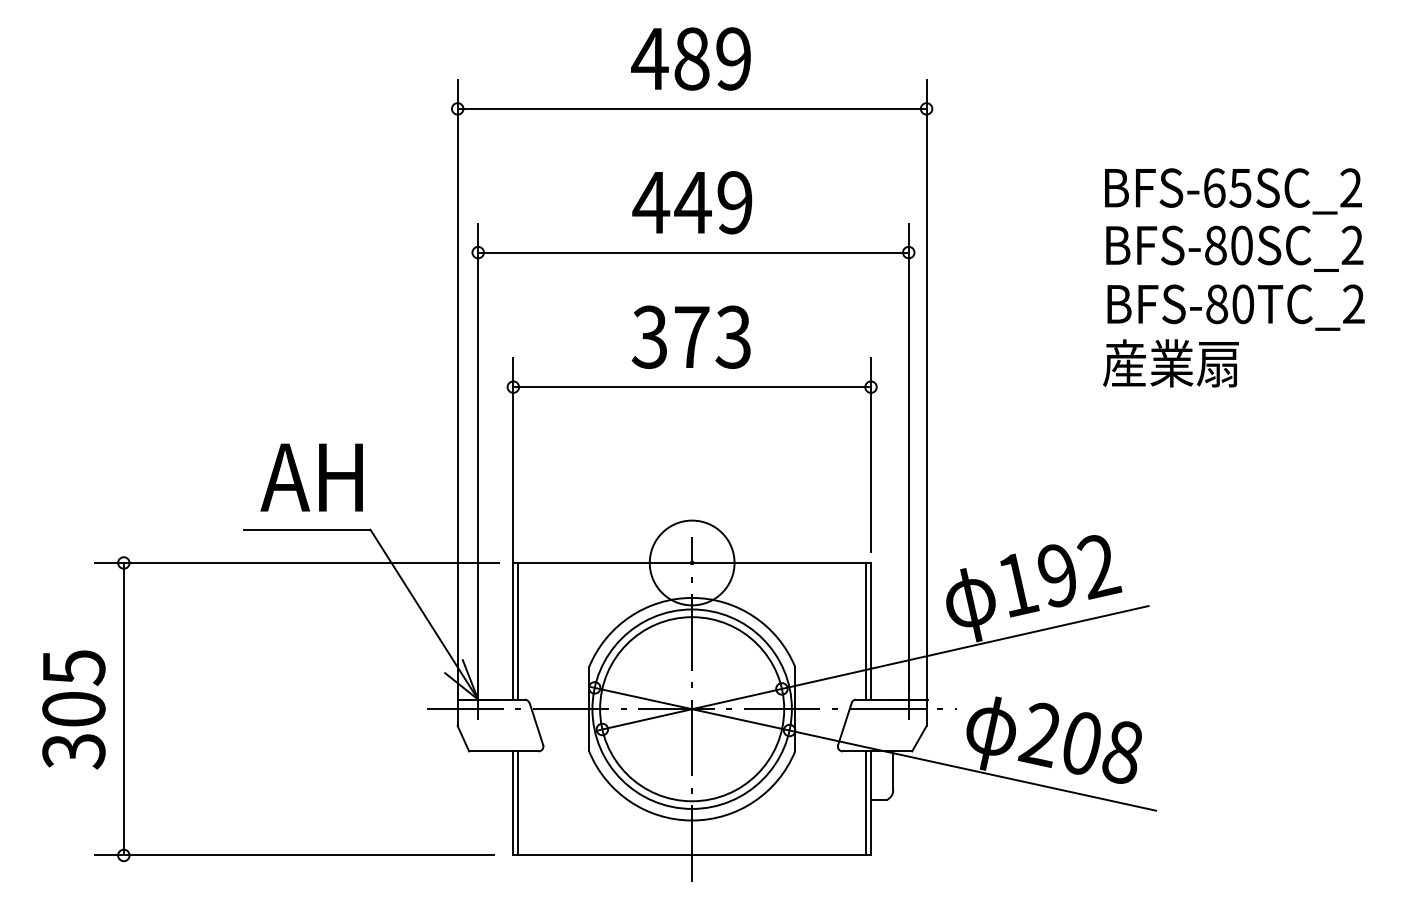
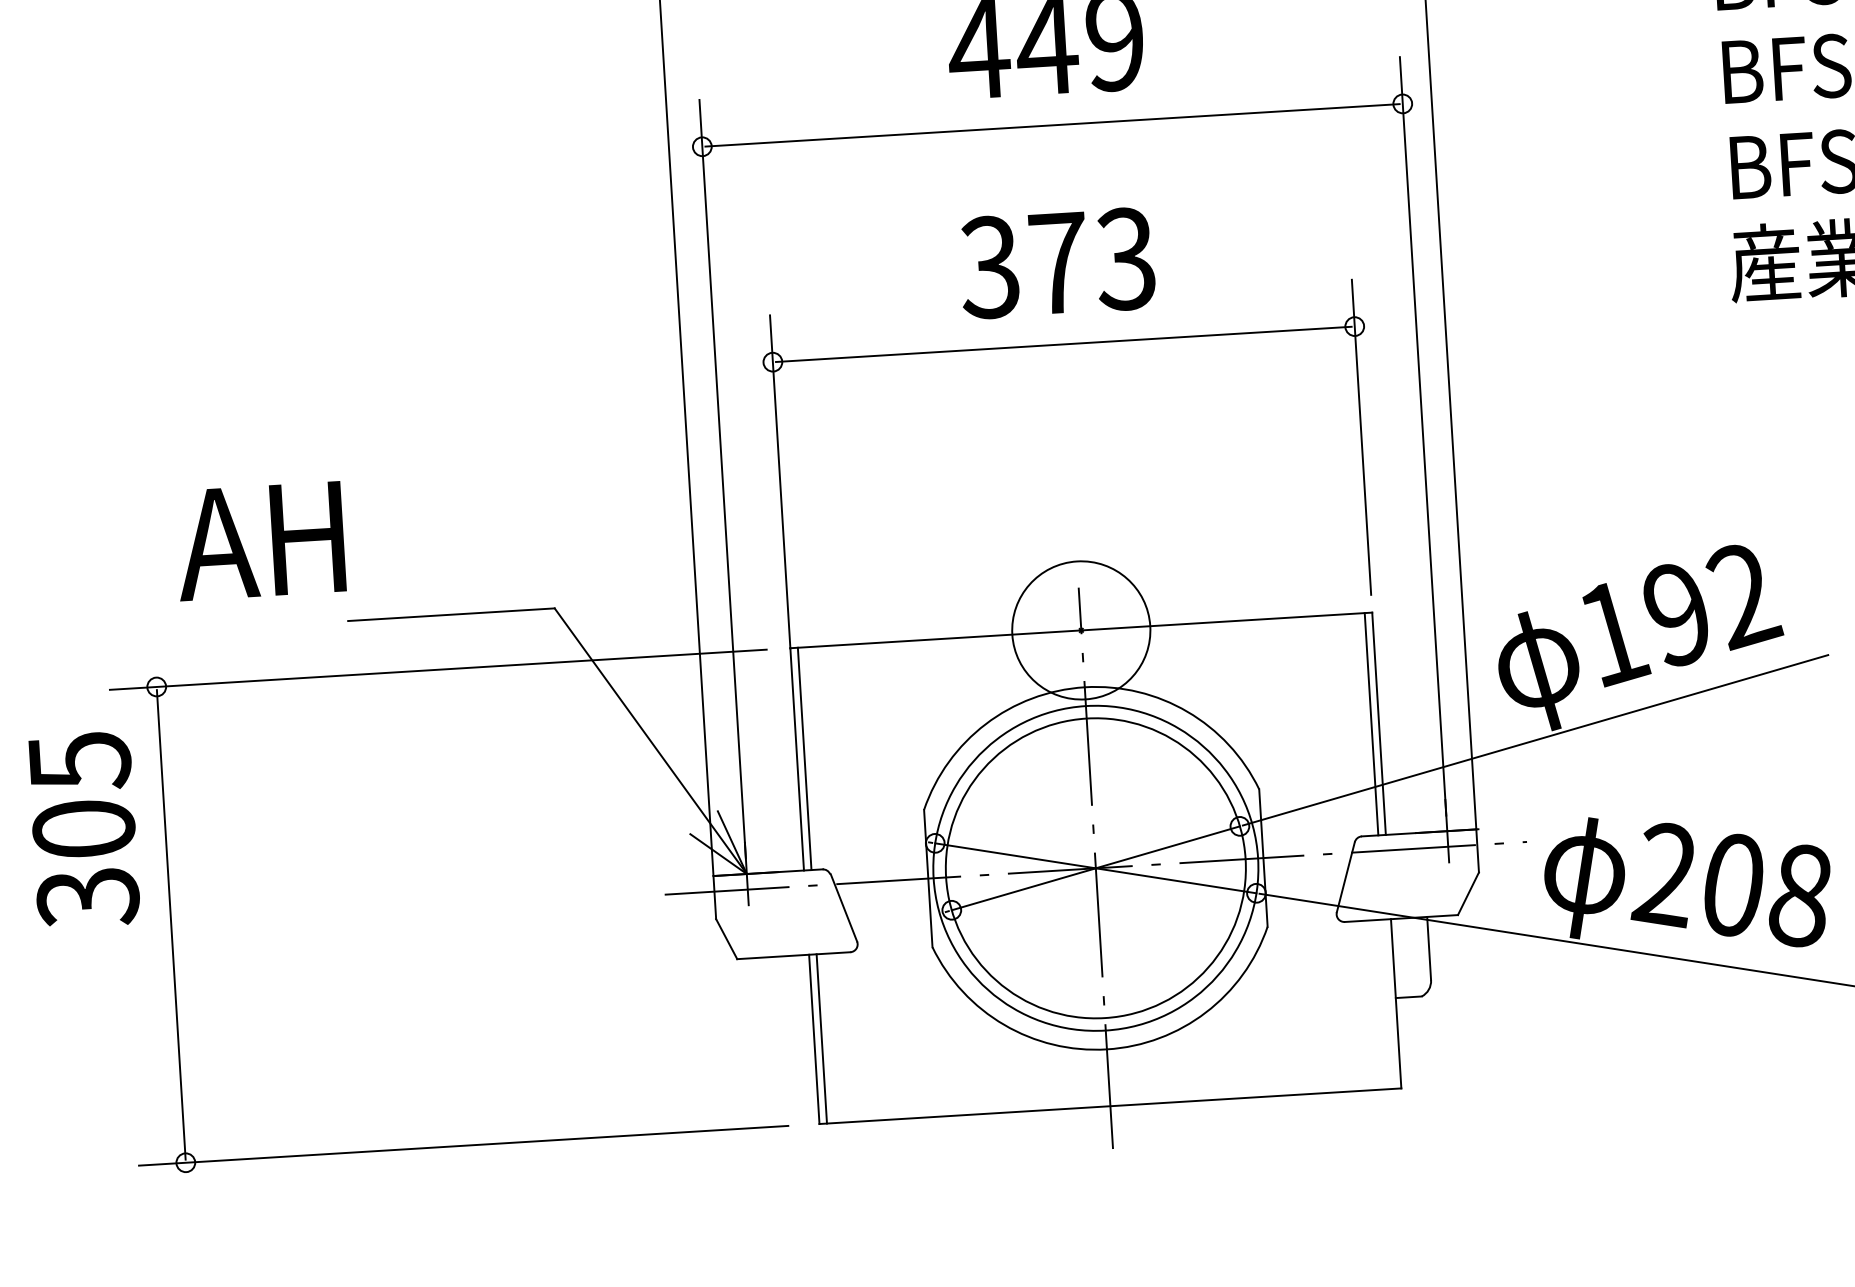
text: (311, 477) -> (259, 541), moved
text: (73, 709) -> (83, 829), moved
line: (866, 803) -> (1388, 1004), removed

